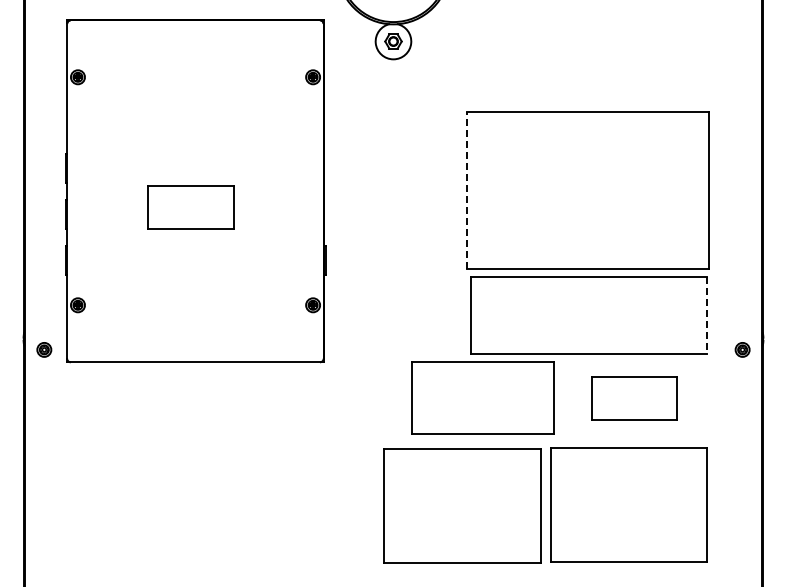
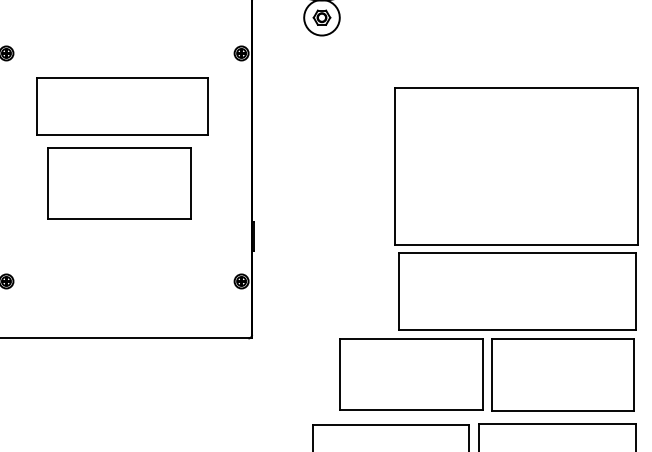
part: (193, 130) -> (122, 106), added
line: (466, 190) -> (395, 166), dashed -> solid
part: (190, 207) -> (119, 183), size x1.67
line: (707, 315) -> (636, 291), dashed -> solid
part: (634, 398) -> (563, 374), size x1.67

